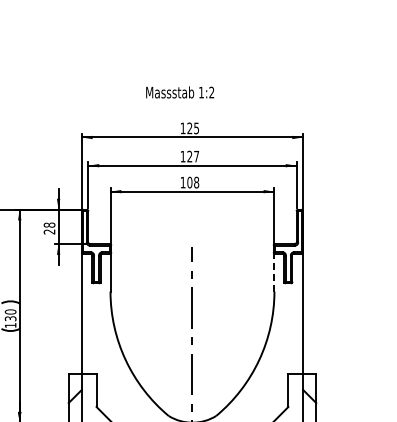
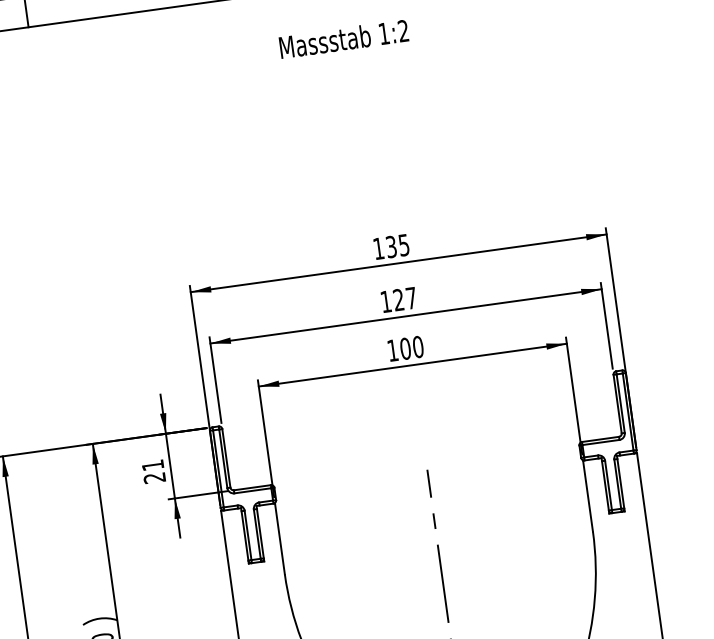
text: (180, 92) -> (344, 39), moved
text: (189, 128) -> (390, 247), 125 -> 135
text: (196, 182) -> (417, 346), 108 -> 100
text: (49, 224) -> (152, 464), 28 -> 21
line: (274, 272) -> (588, 495), dashed -> solid

